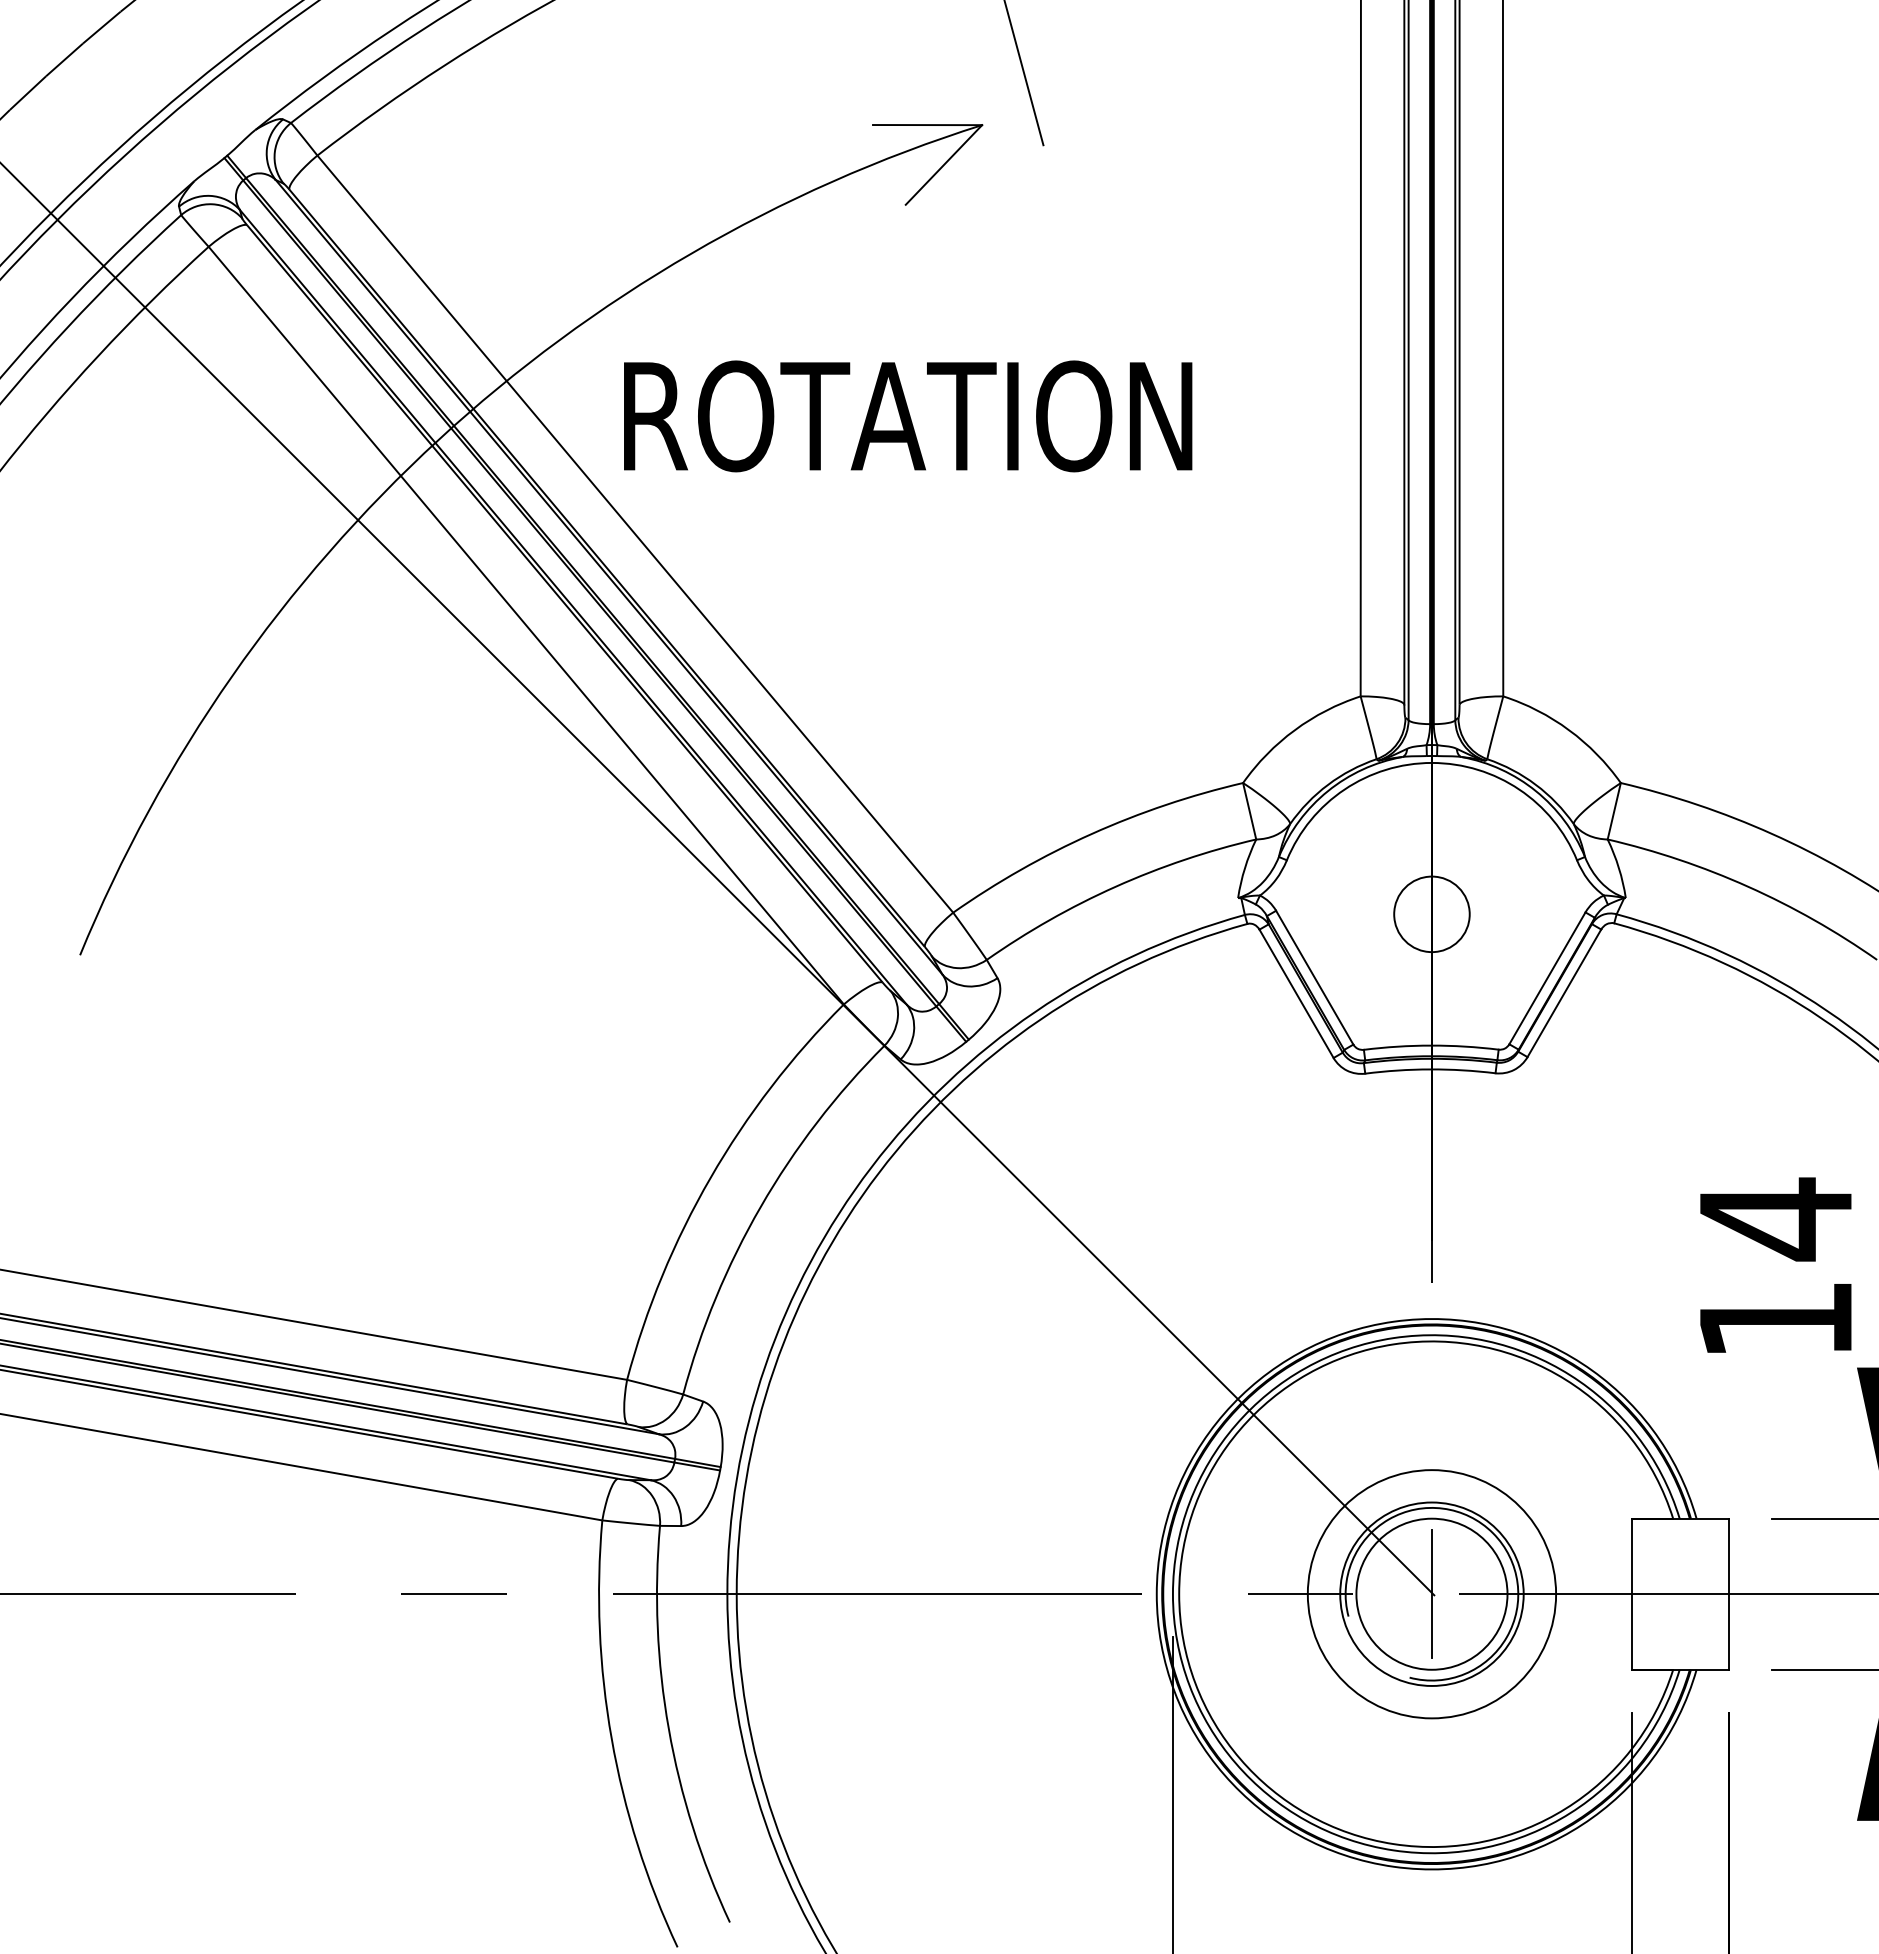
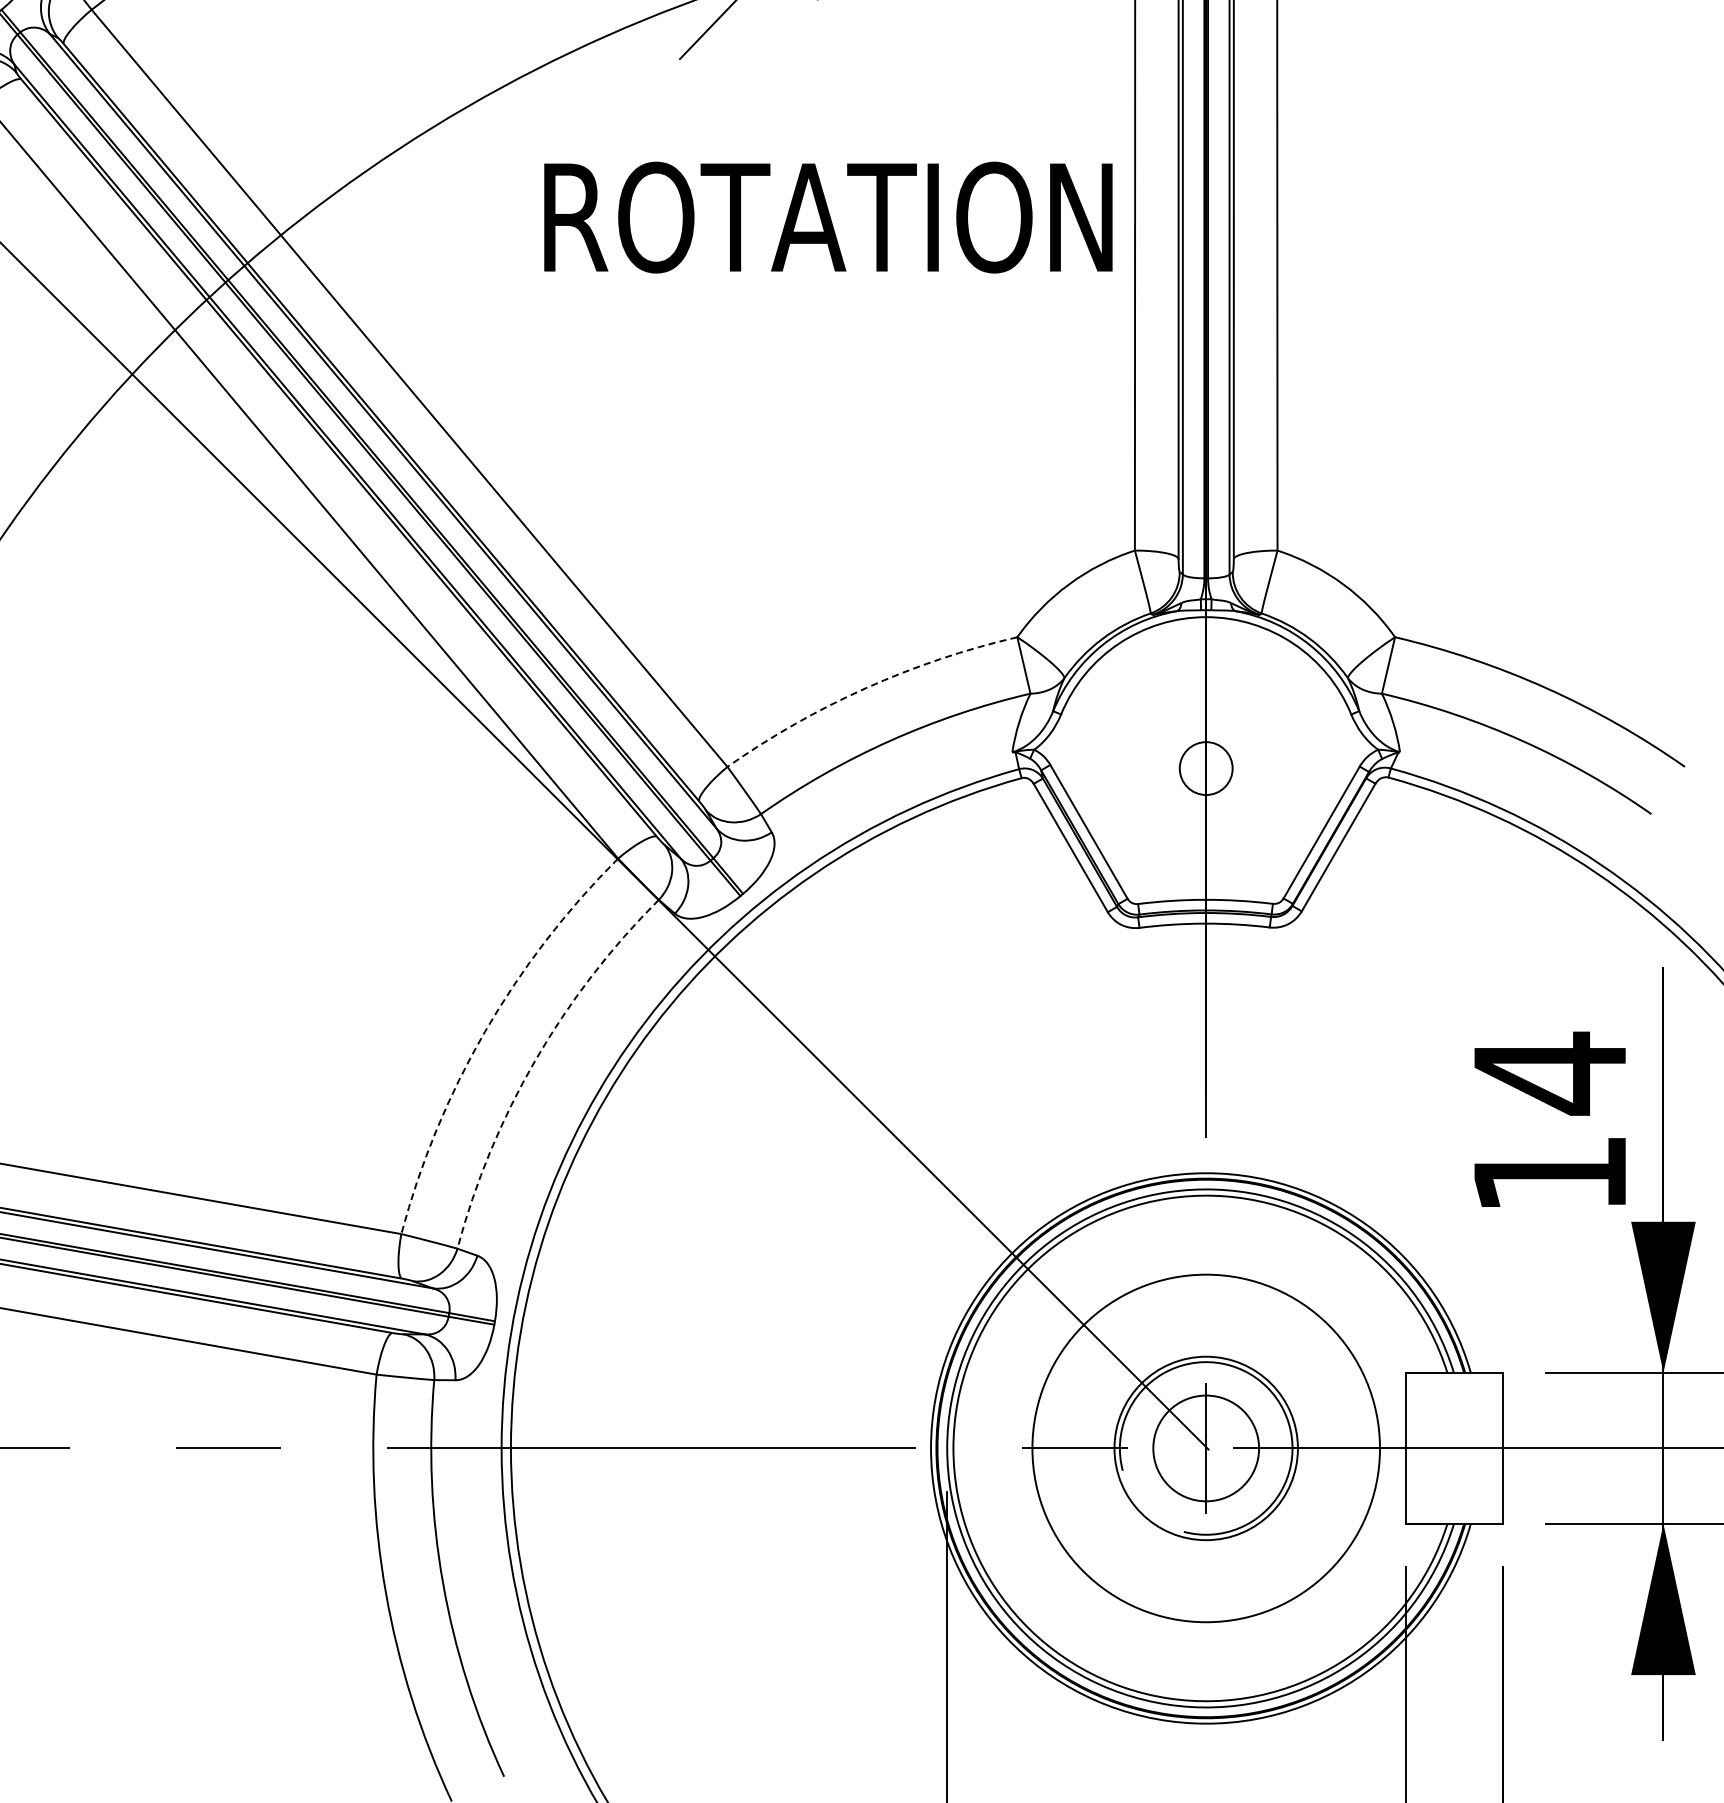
text: (908, 416) -> (828, 217), moved
arc: (1091, 833) -> (865, 687), solid -> dashed
circle: (1431, 914) -> (1205, 768), size x0.7
arc: (710, 1177) -> (484, 1031), solid -> dashed
arc: (760, 1206) -> (534, 1060), solid -> dashed
circle: (1431, 1593) -> (1205, 1447), size x0.7
circle: (1431, 1594) -> (1205, 1448), size x1.4

